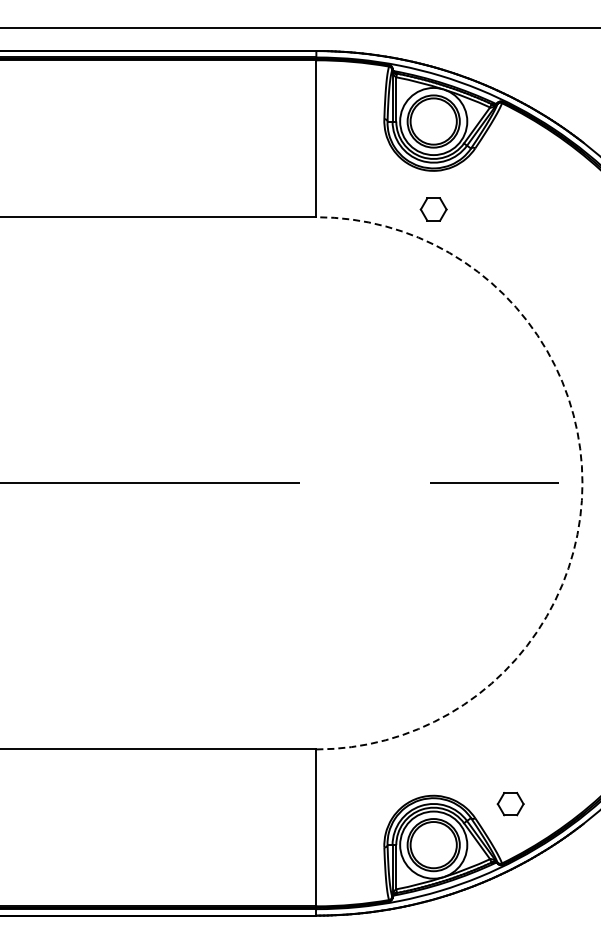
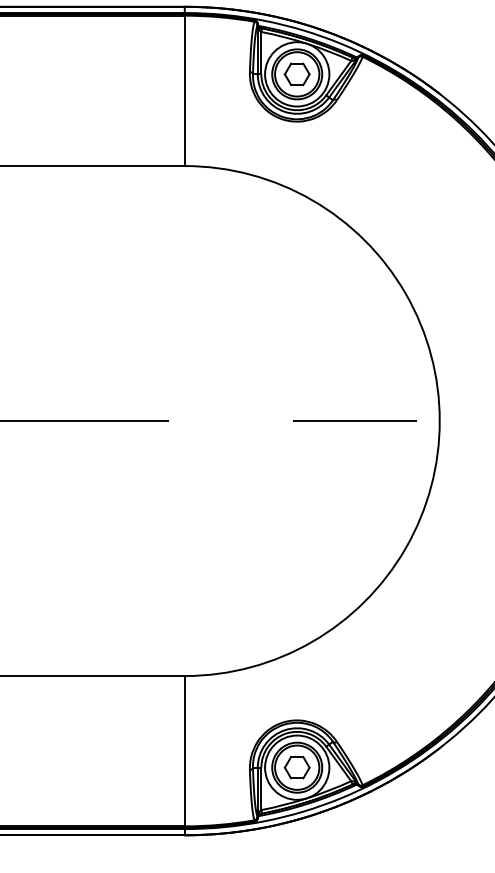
part: (433, 209) -> (297, 74), moved
arc: (582, 483) -> (439, 421), dashed -> solid
part: (510, 804) -> (297, 768), moved

